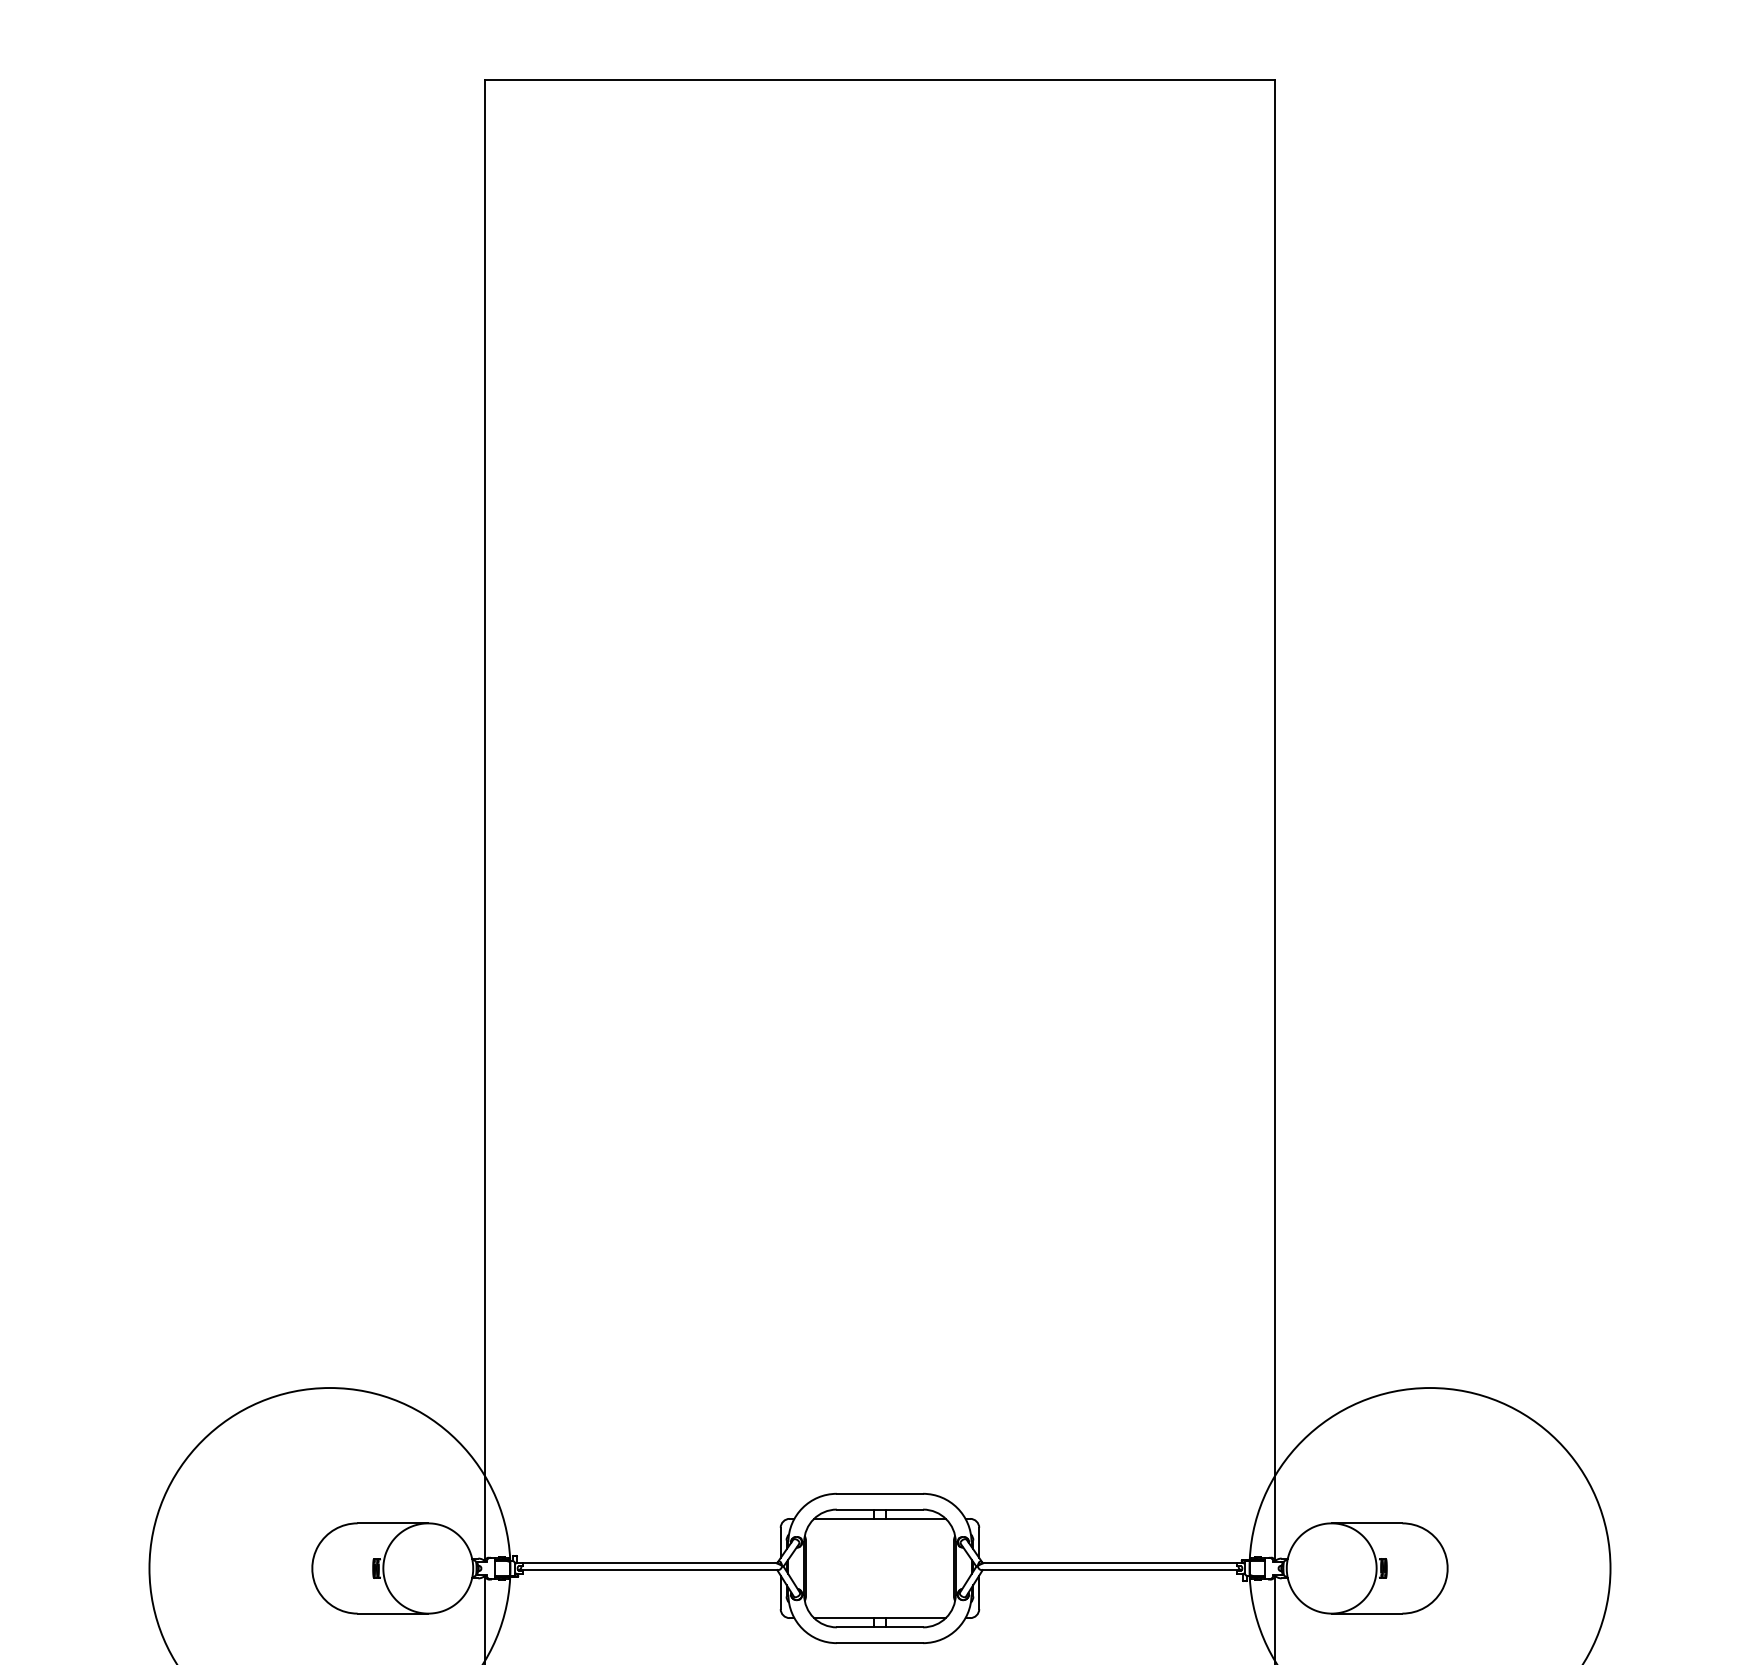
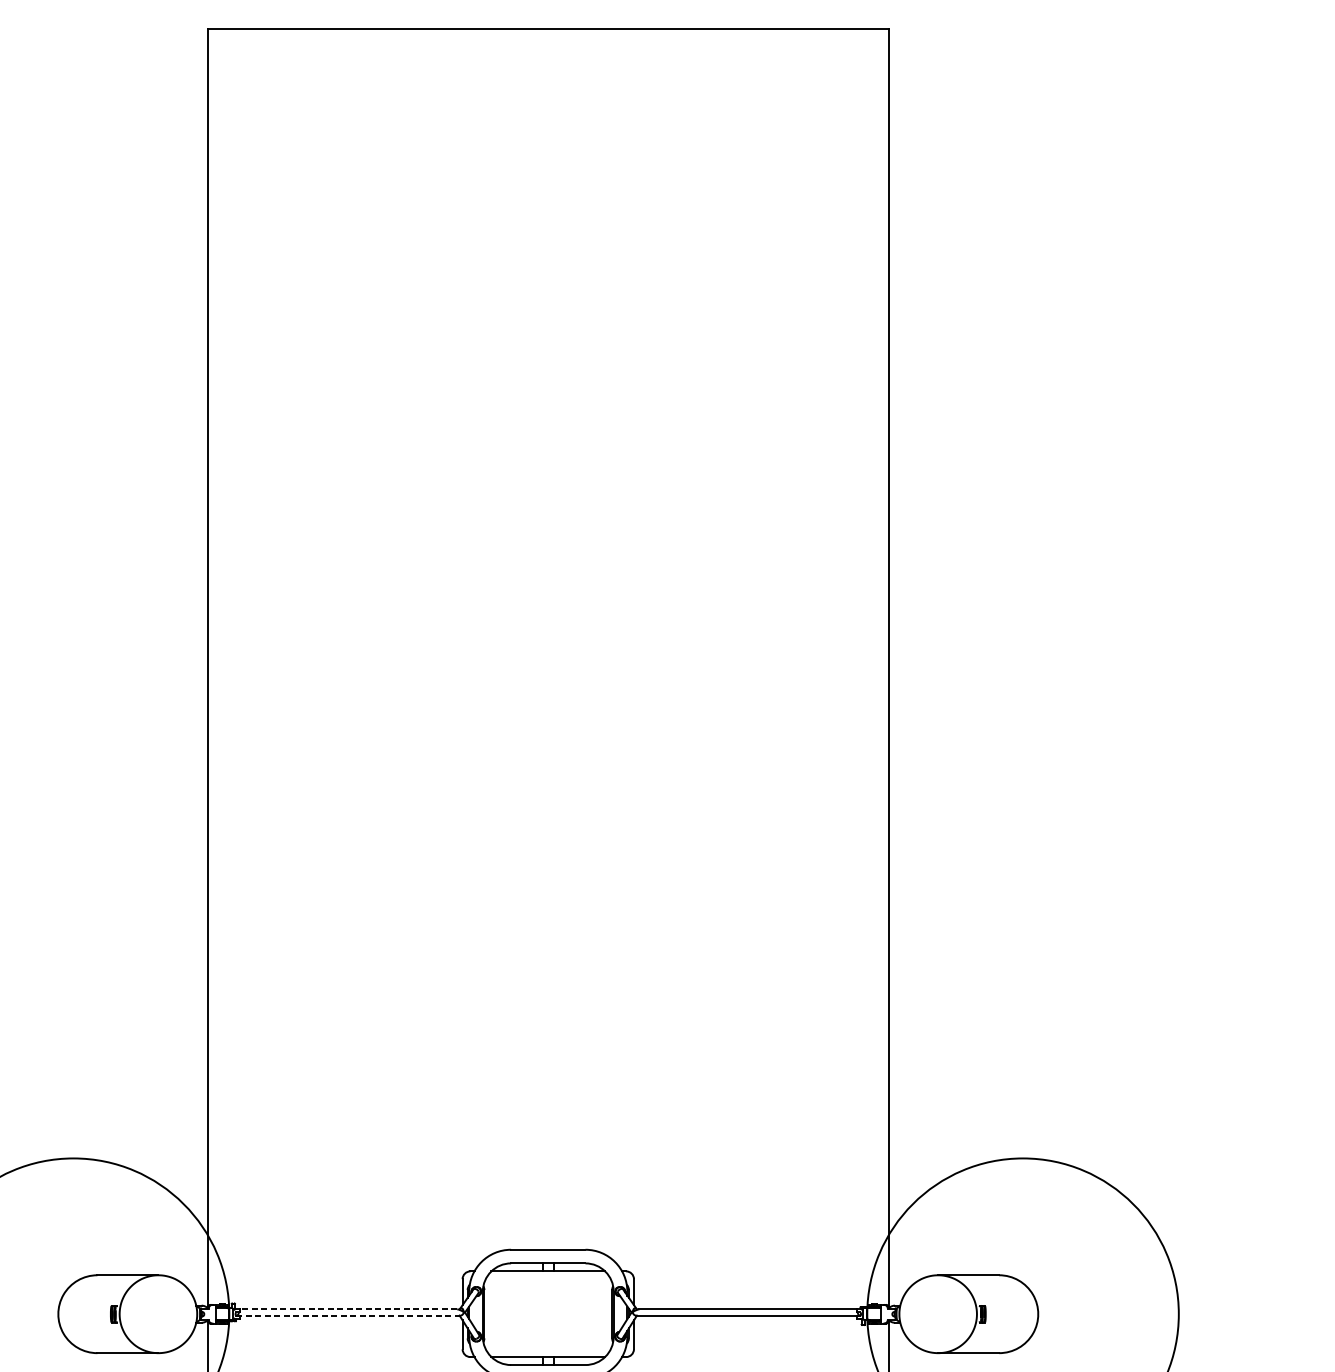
line: (648, 1562) -> (348, 1309), solid -> dashed
line: (648, 1570) -> (348, 1315), solid -> dashed

